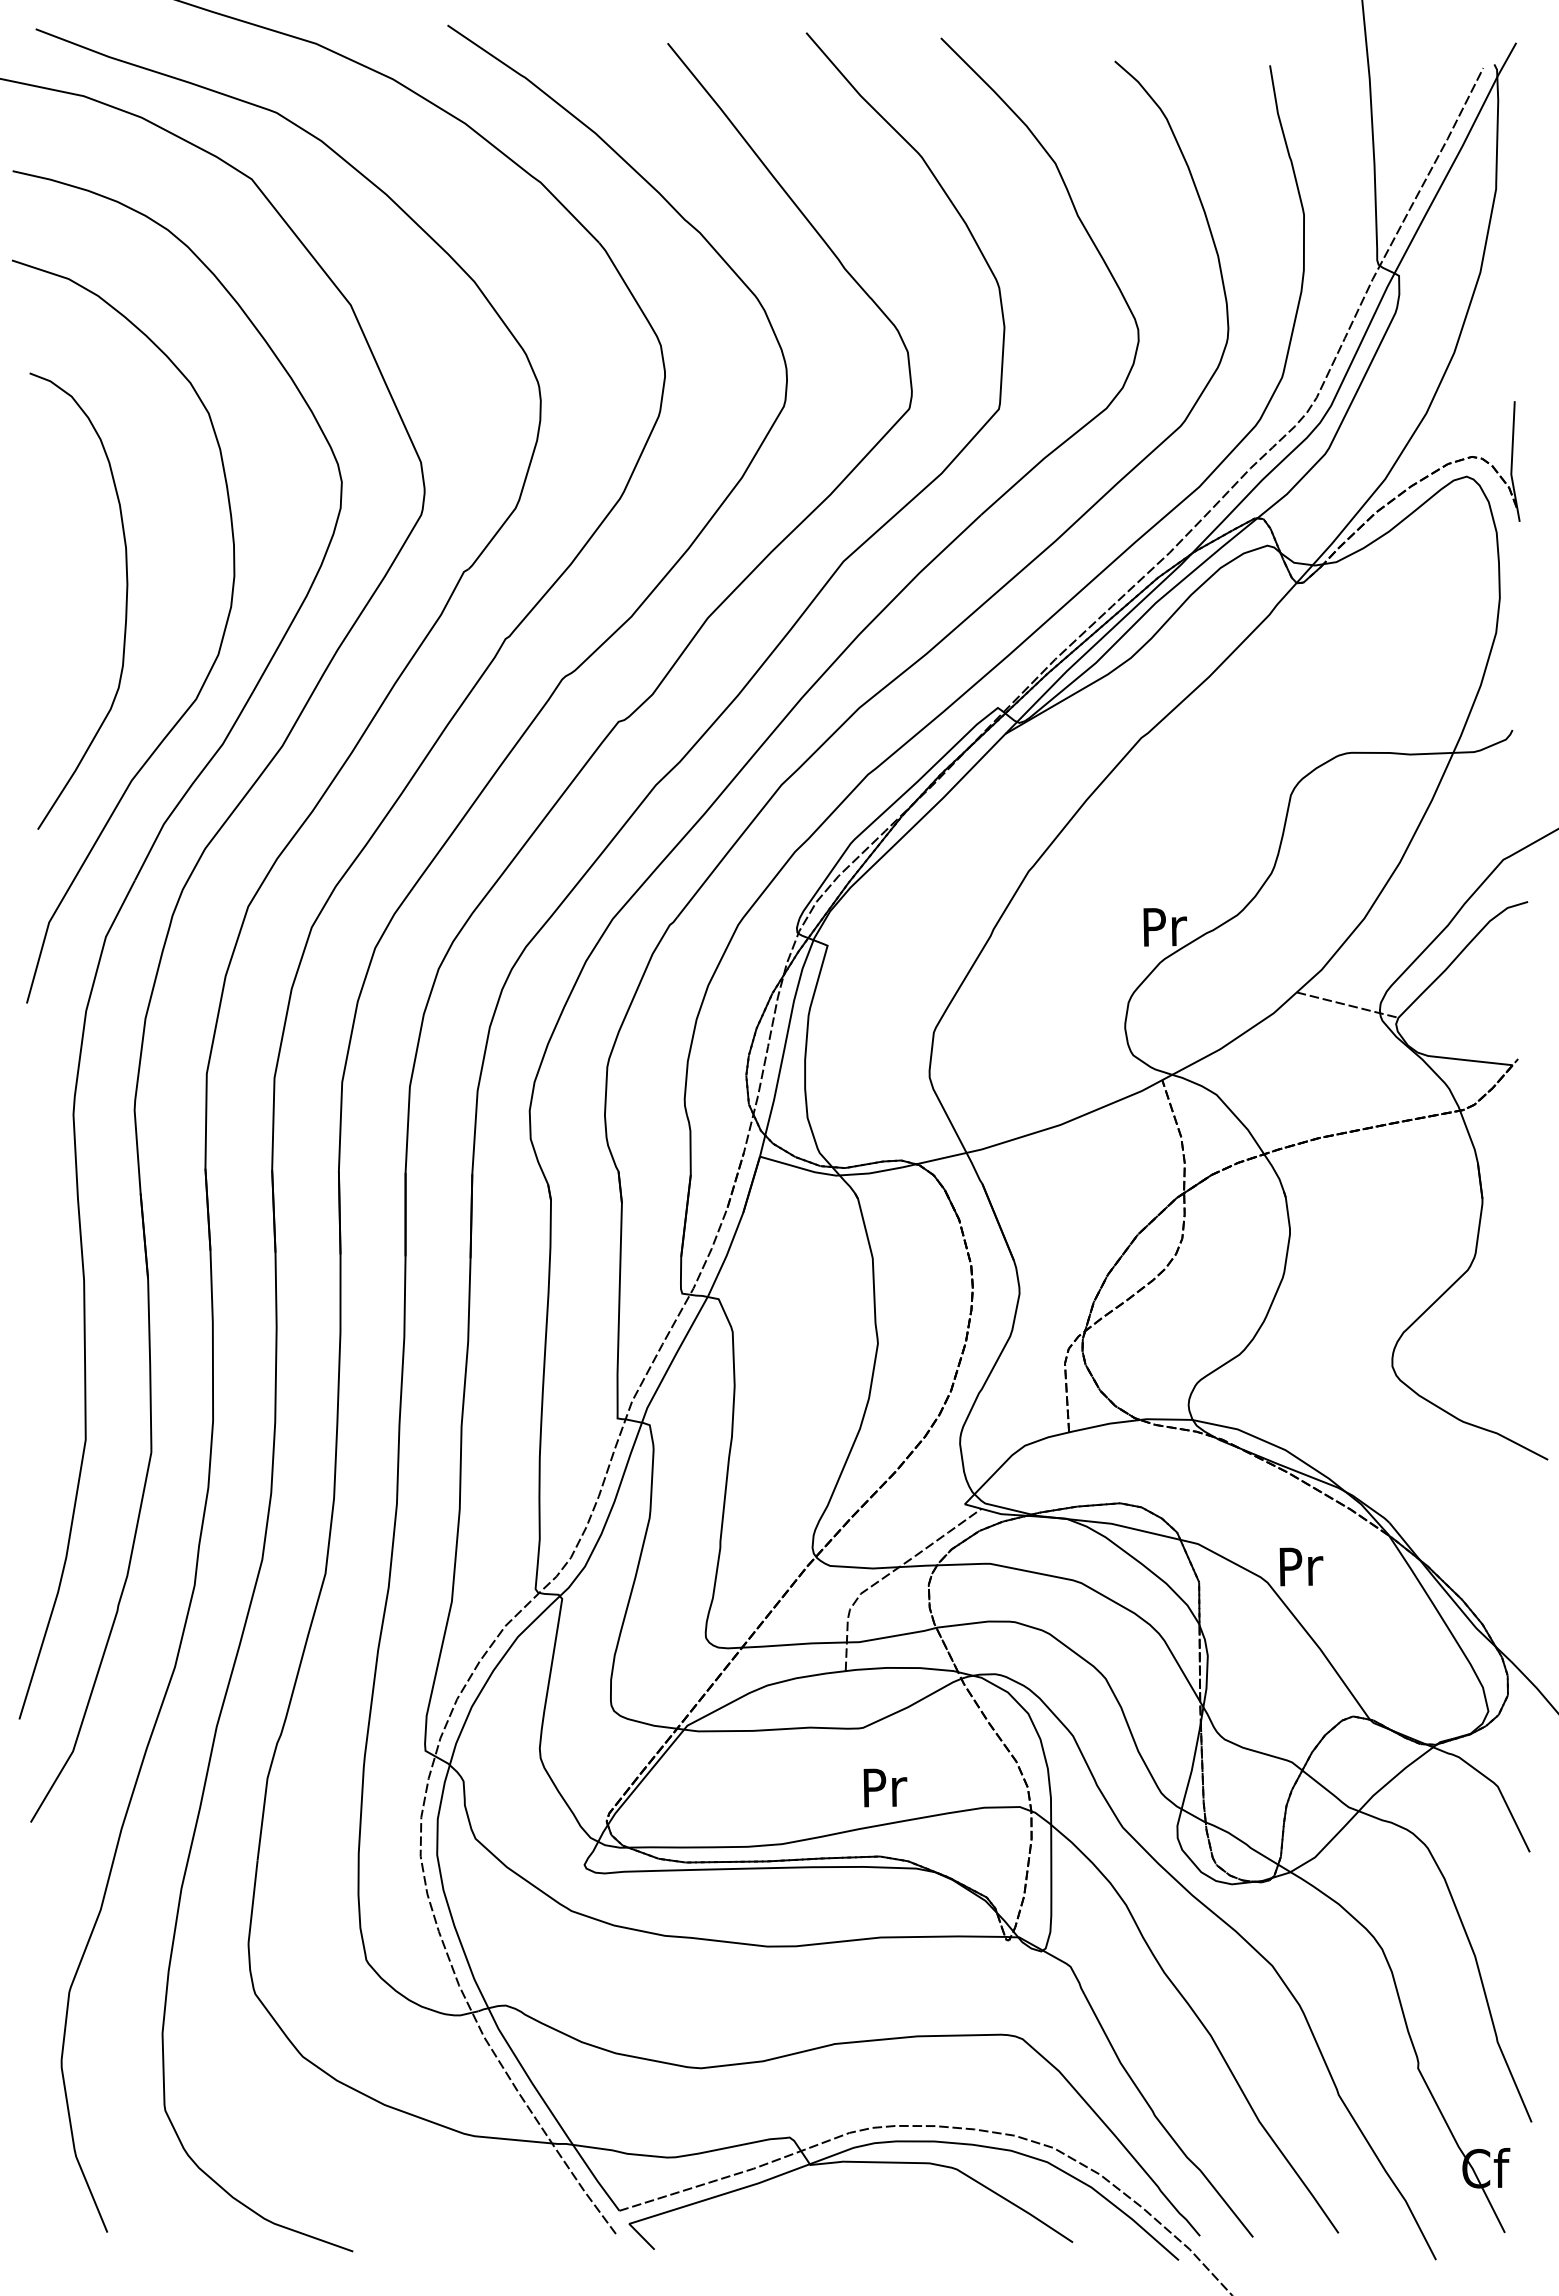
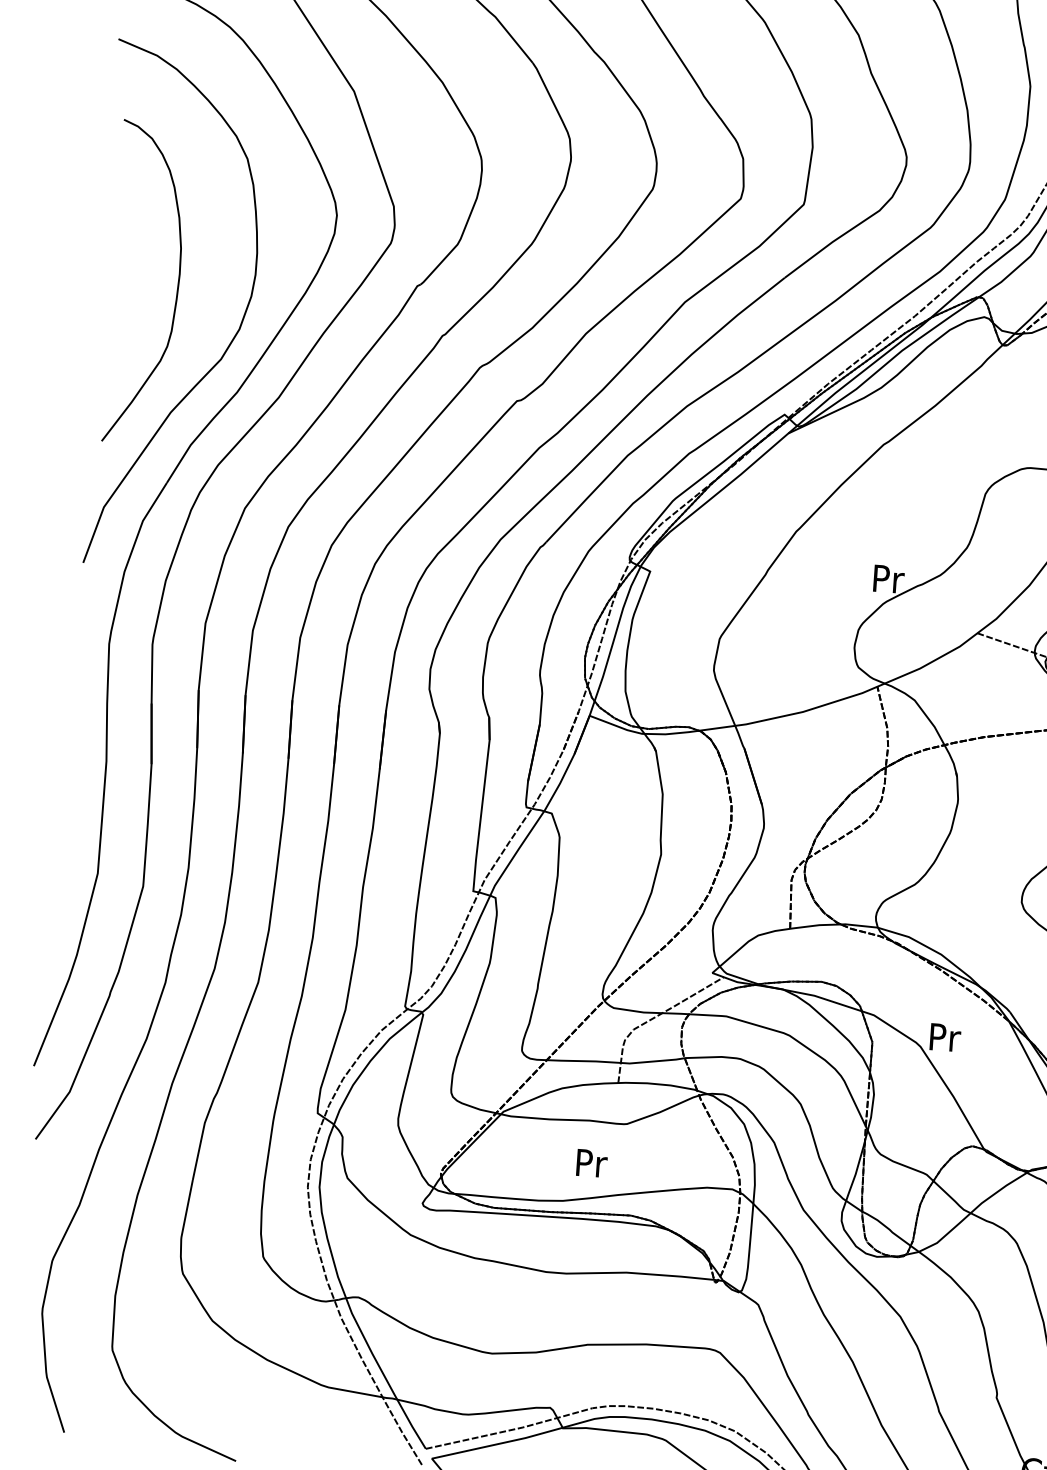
text: (885, 1787) -> (591, 1163), moved

